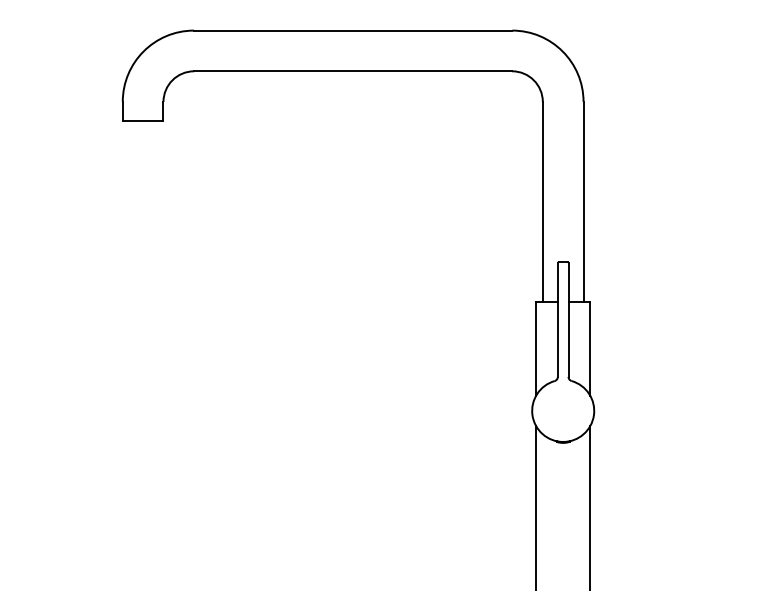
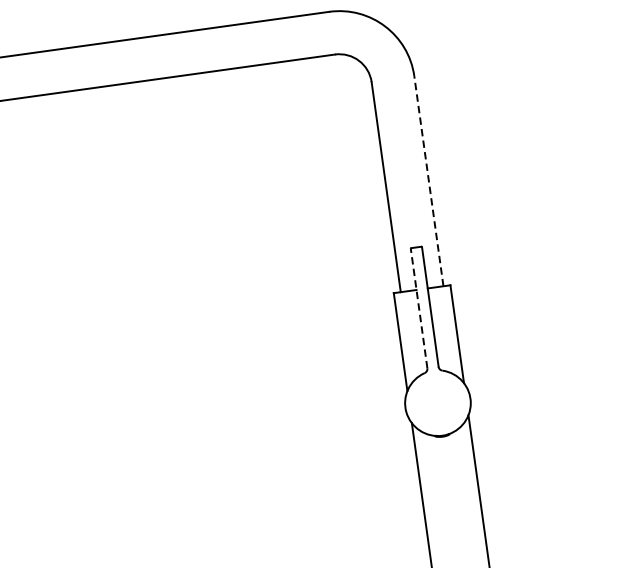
line: (583, 201) -> (428, 180), solid -> dashed
line: (557, 319) -> (418, 308), solid -> dashed

